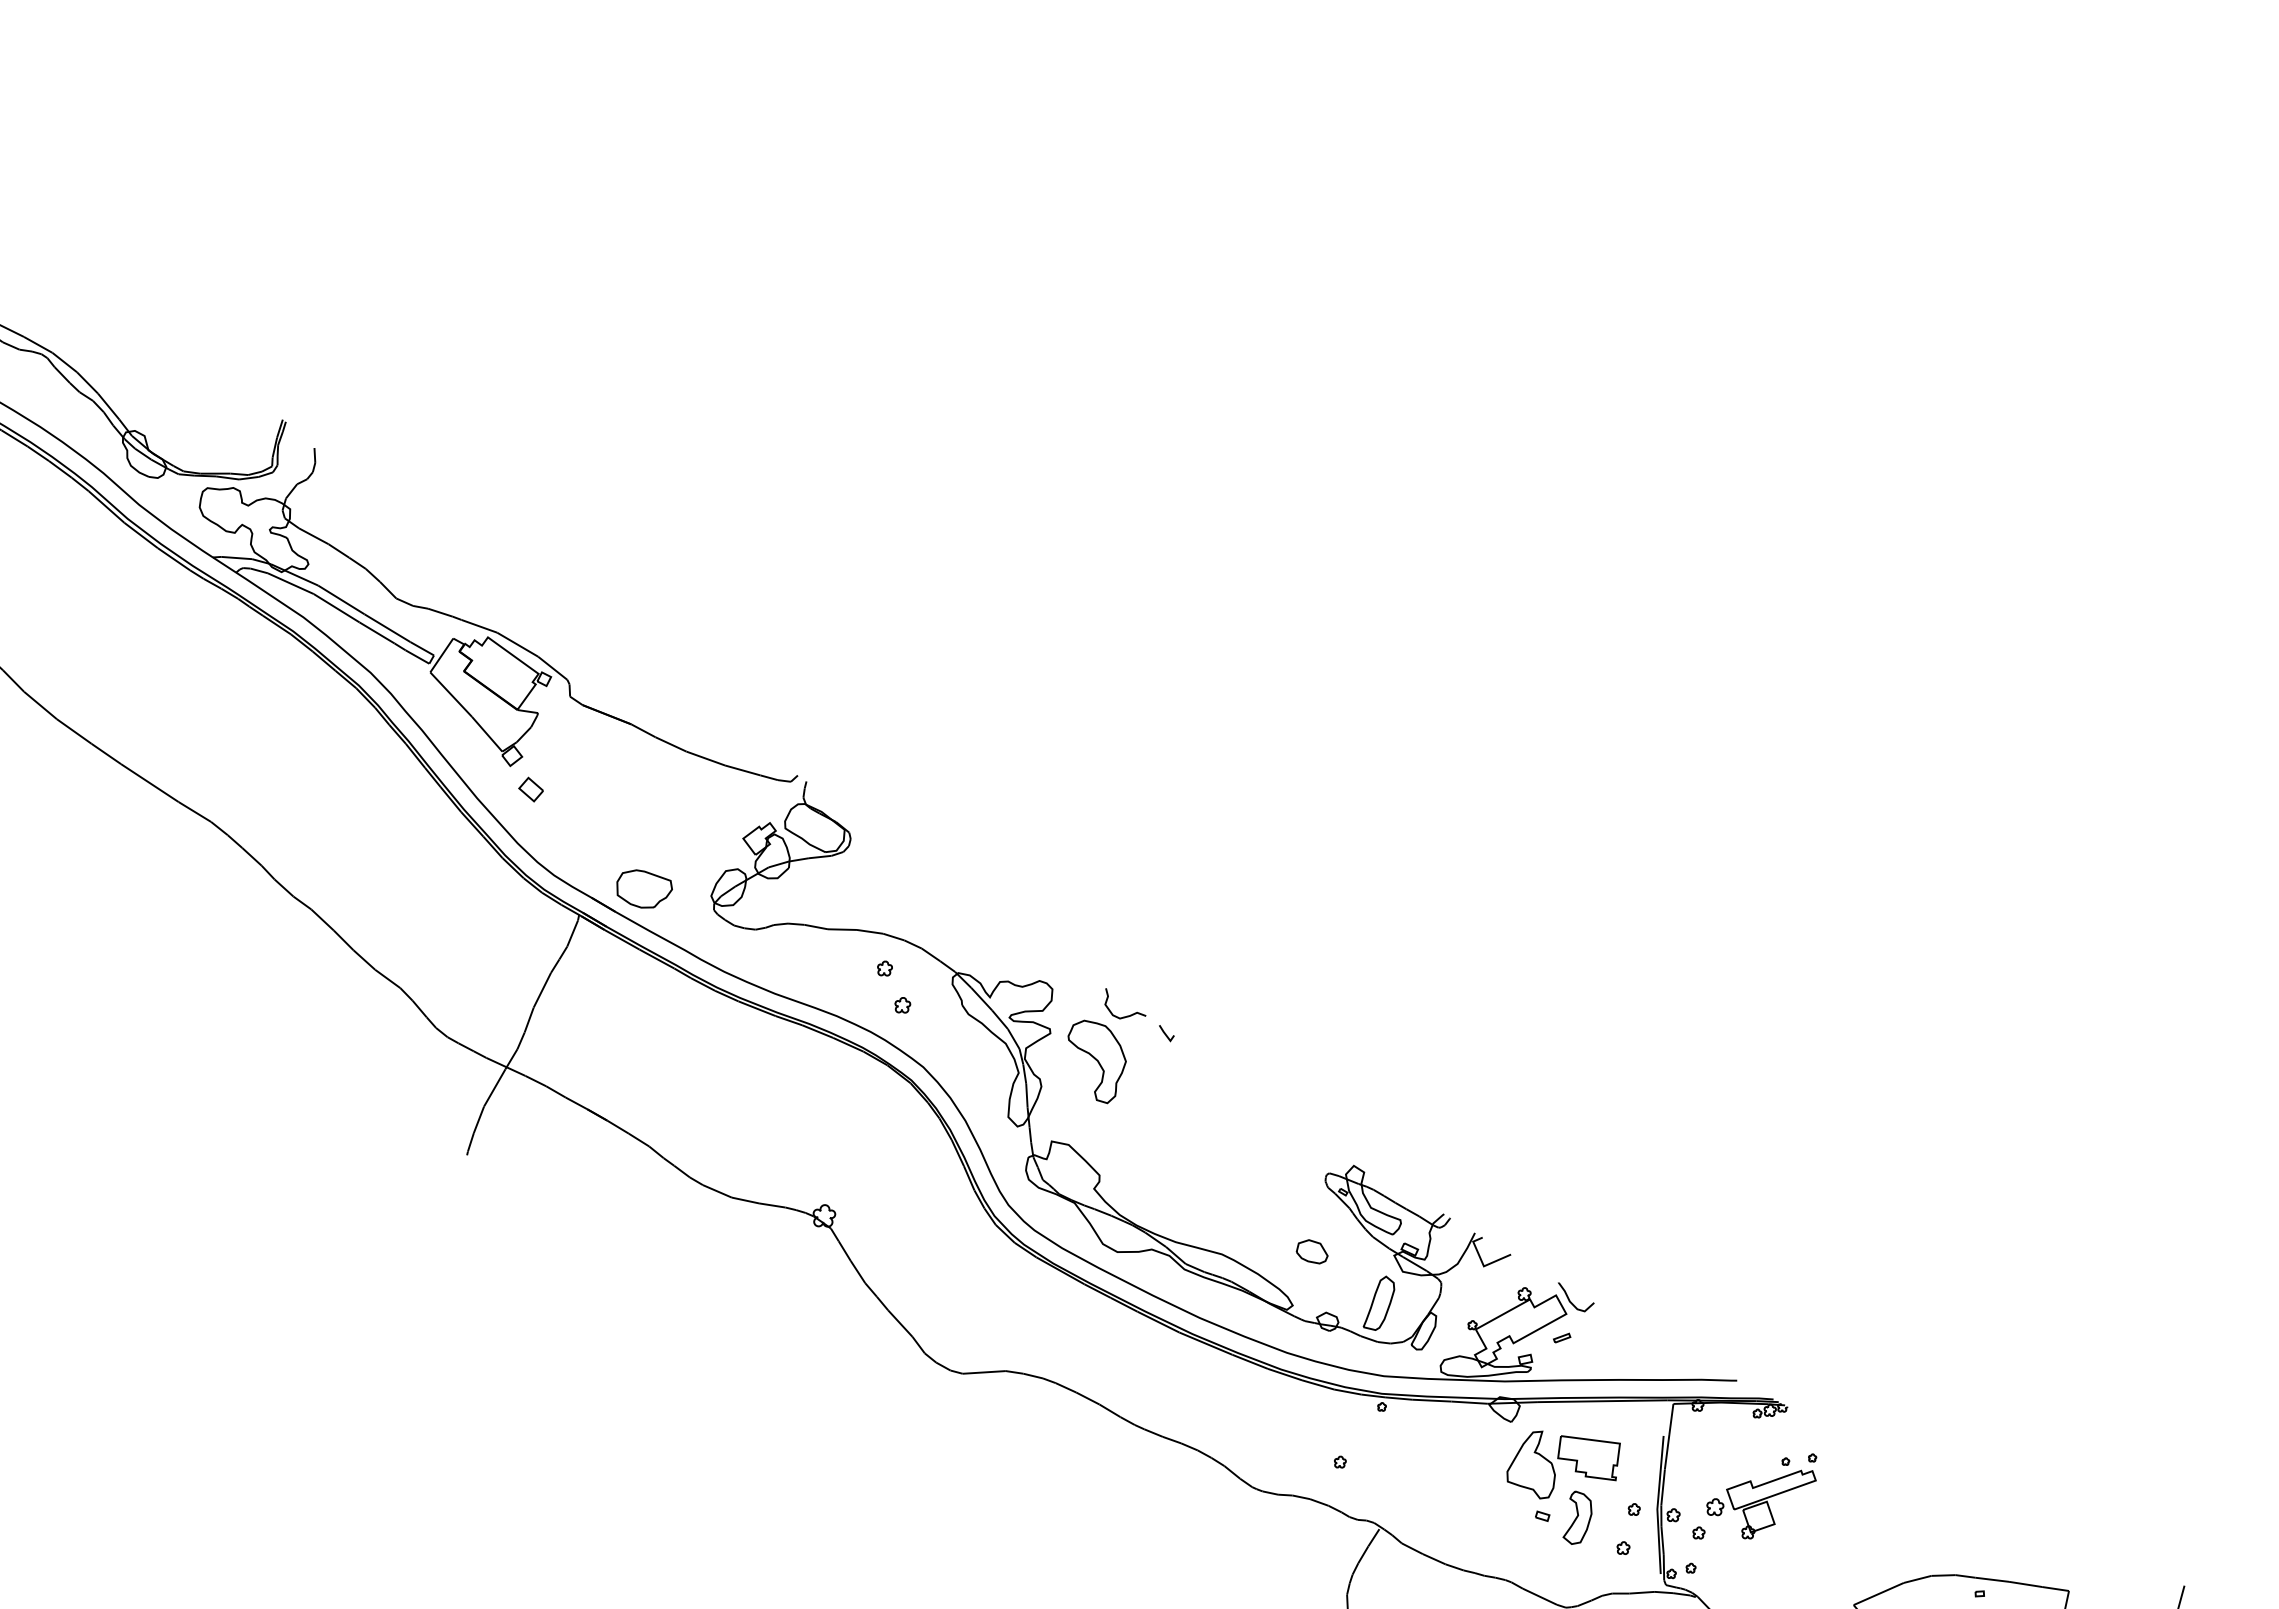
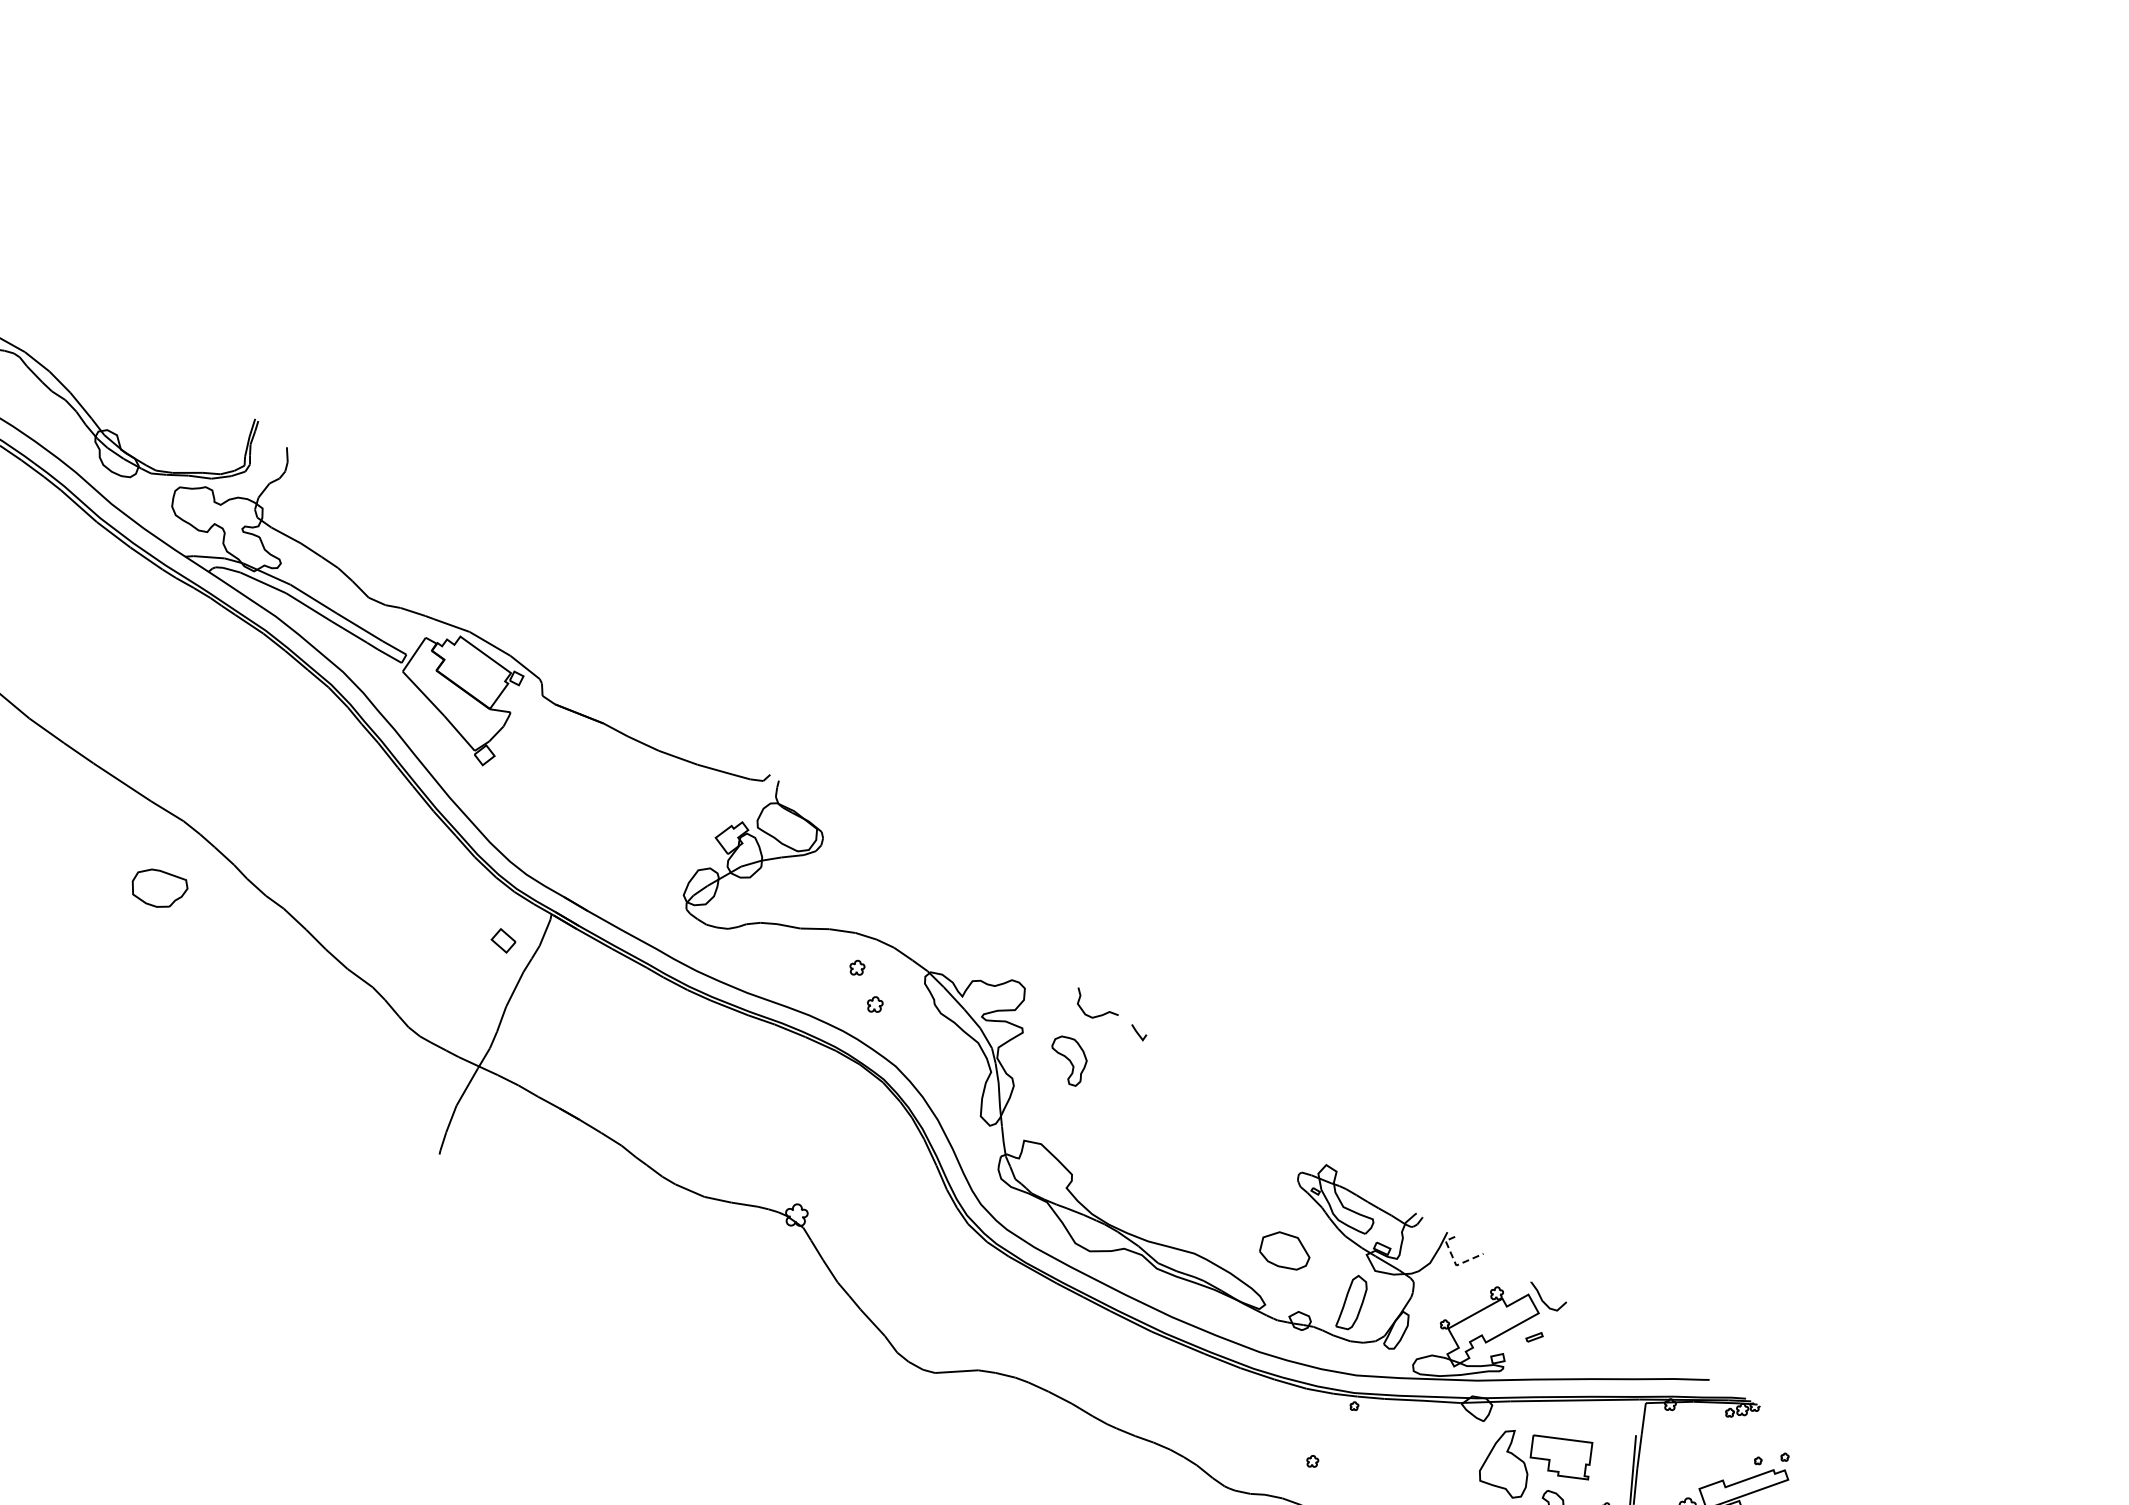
part: (530, 789) -> (502, 940), moved
part: (644, 888) -> (159, 887), moved
part: (1096, 1061) -> (1068, 1060), size x0.6
part: (1311, 1251) -> (1283, 1250), size x1.6
line: (1482, 1262) -> (1454, 1261), solid -> dashed

